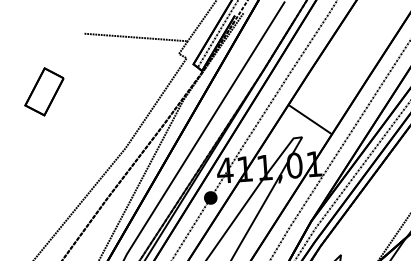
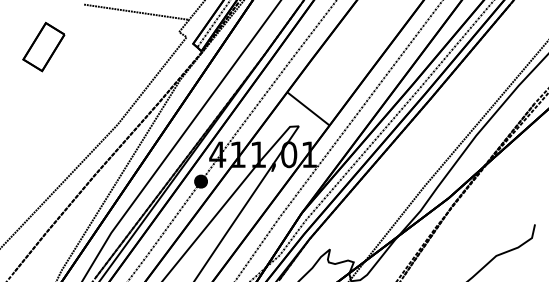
part: (43, 91) -> (43, 46), moved

